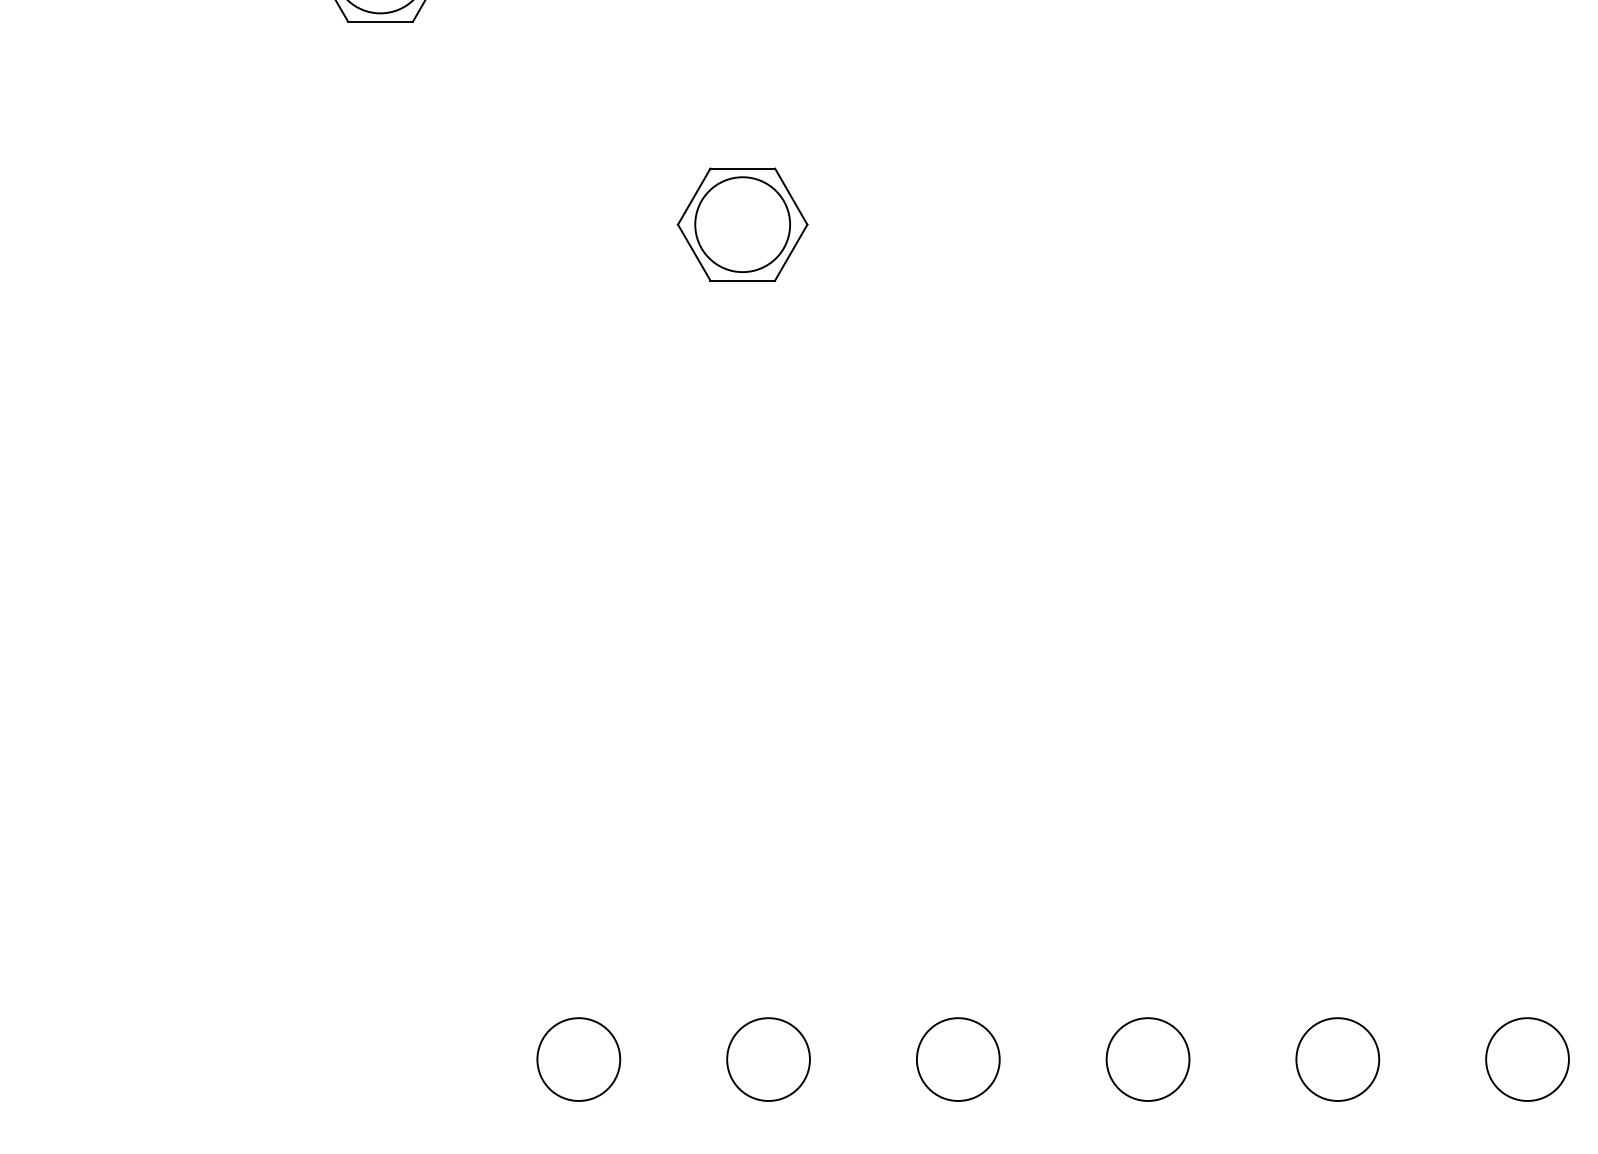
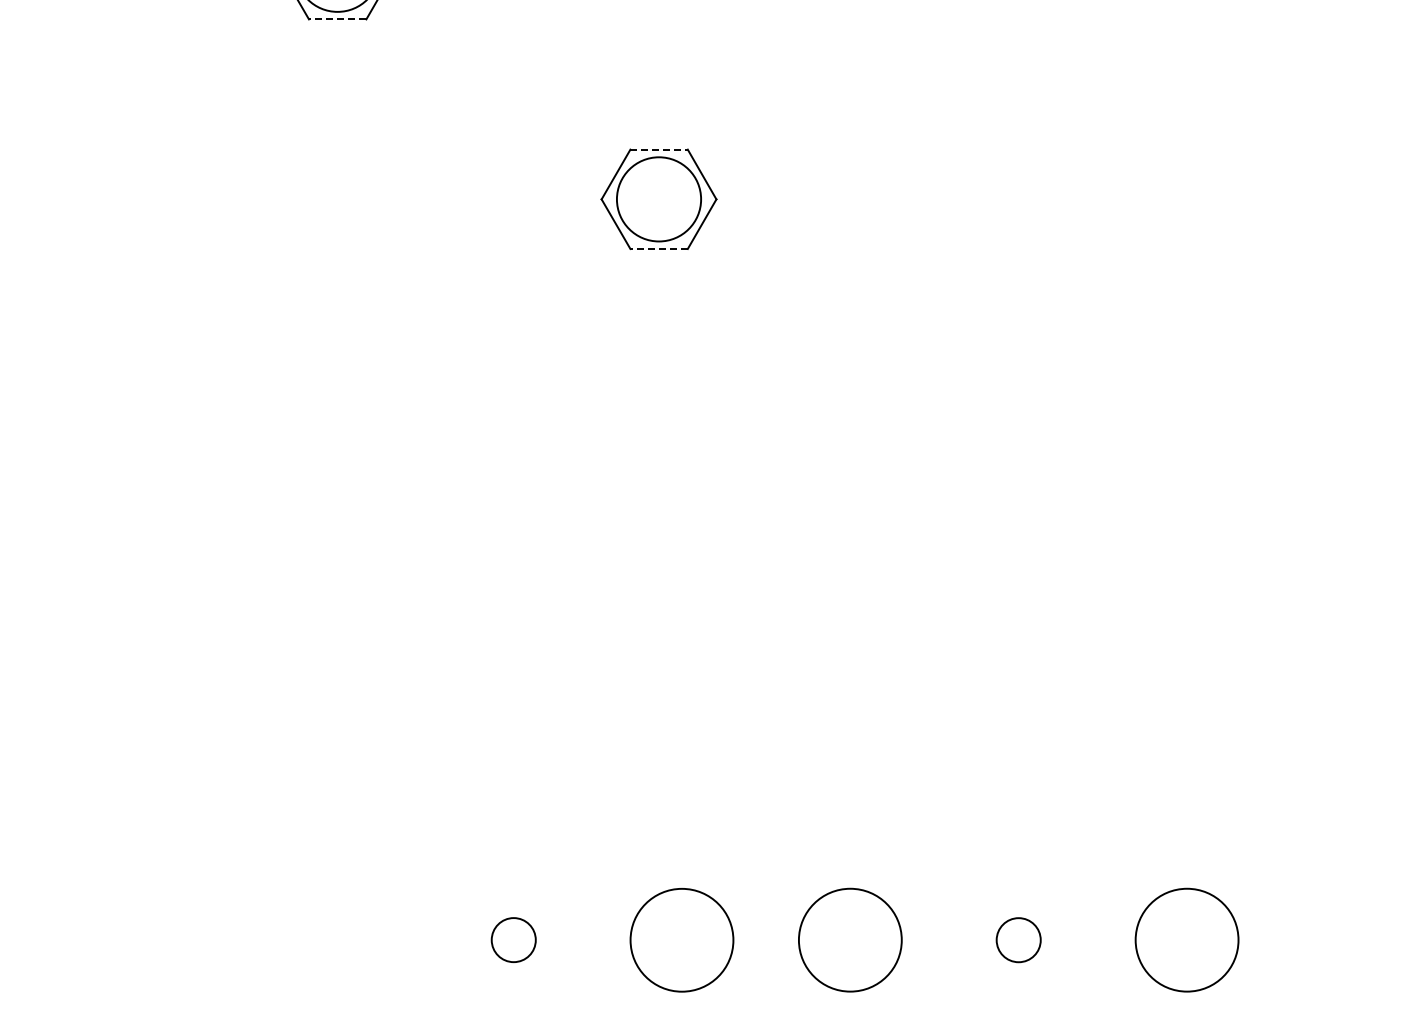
line: (380, 21) -> (337, 19), solid -> dashed
line: (743, 168) -> (659, 149), solid -> dashed
line: (743, 280) -> (659, 248), solid -> dashed
circle: (578, 1058) -> (513, 939), size x0.6
circle: (768, 1058) -> (681, 939), size x1.4
circle: (958, 1058) -> (850, 939), size x1.4
circle: (1147, 1058) -> (1018, 939), size x0.6
circle: (1337, 1058) -> (1186, 939), size x1.4
circle: (1527, 1058) -> (1355, 939), removed

